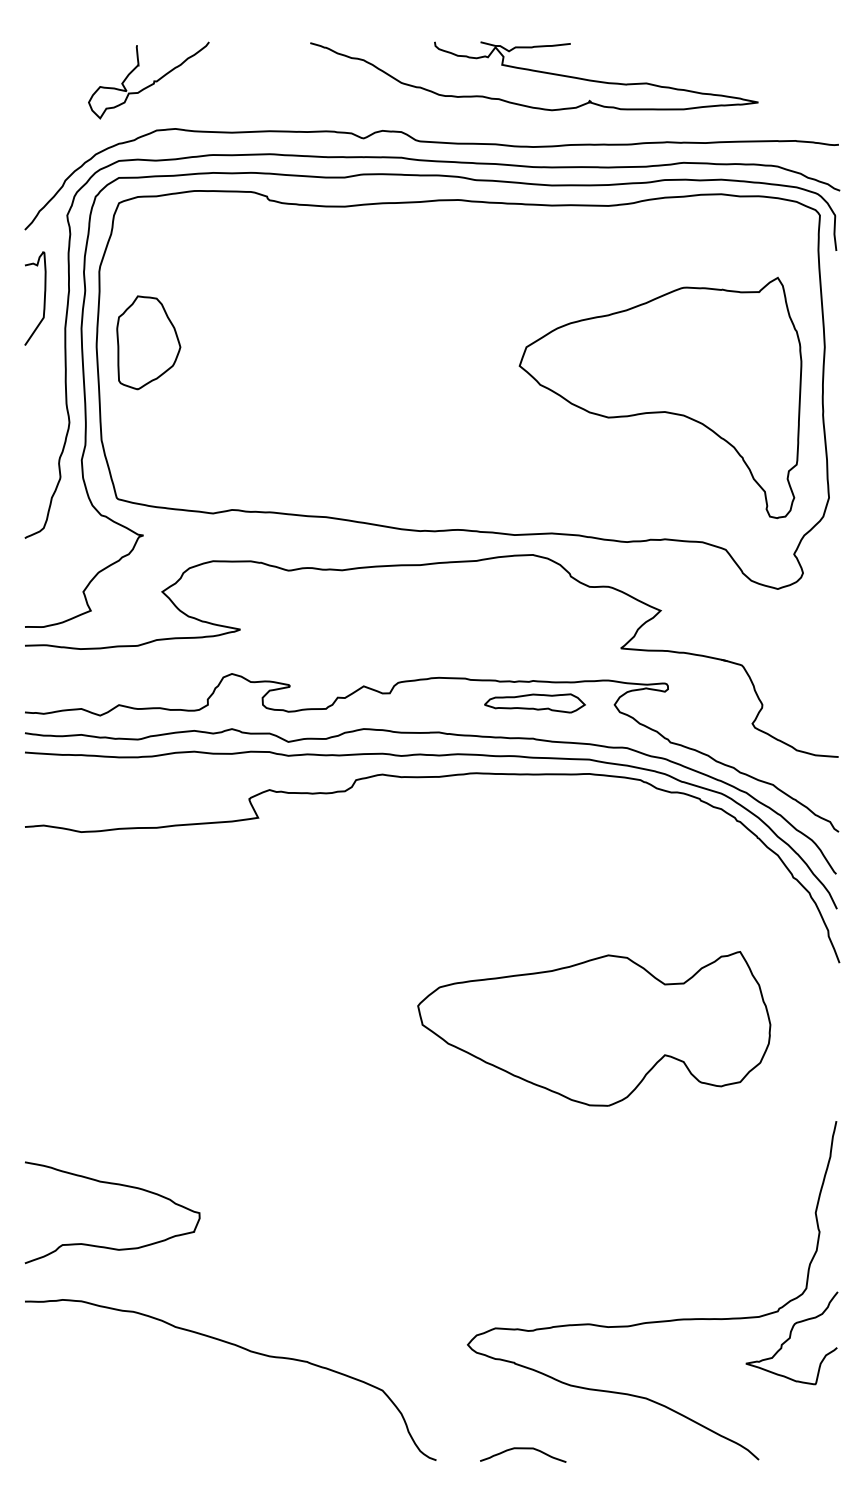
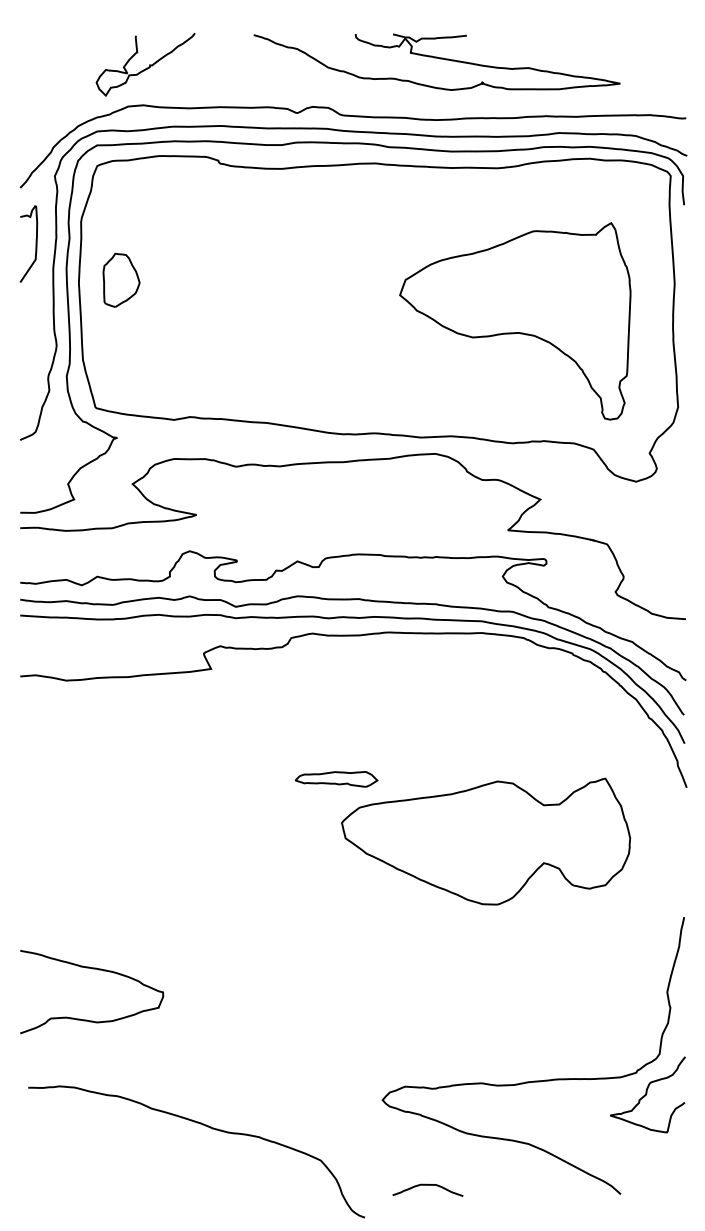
curve: (152, 82) -> (148, 66), moved
part: (148, 343) -> (121, 280), size x0.7
part: (660, 398) -> (515, 321), moved
part: (534, 703) -> (336, 779), moved
curve: (244, 1350) -> (207, 1127), moved

